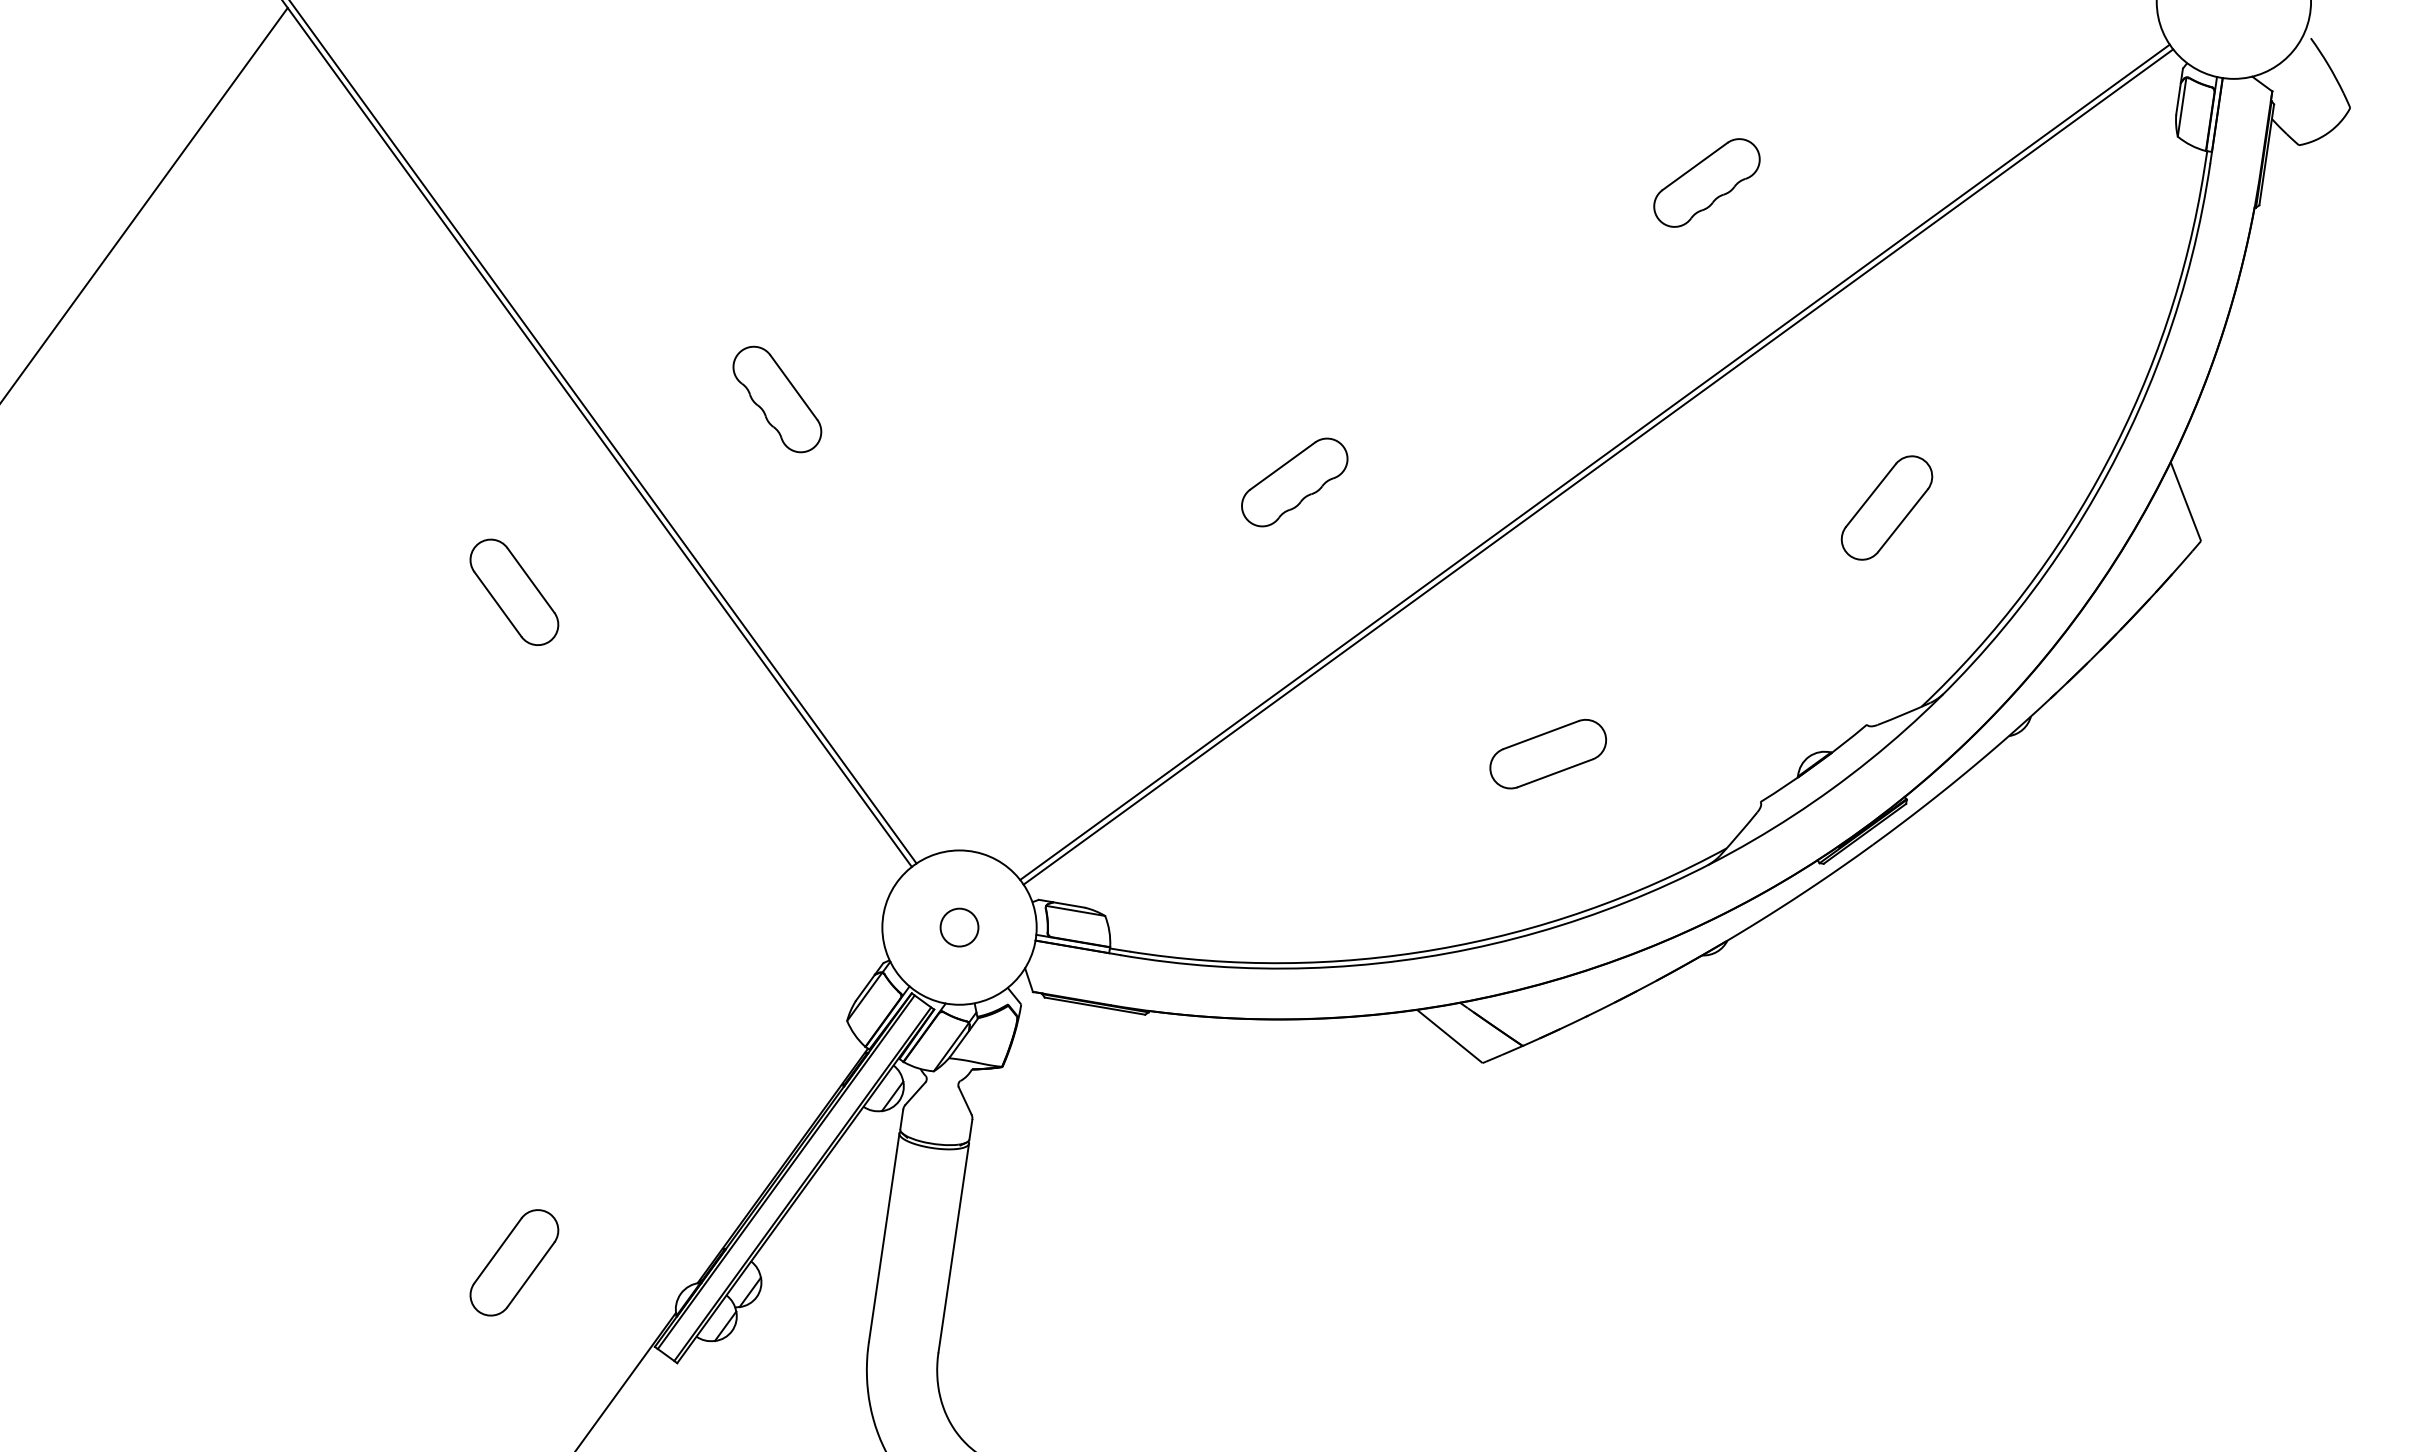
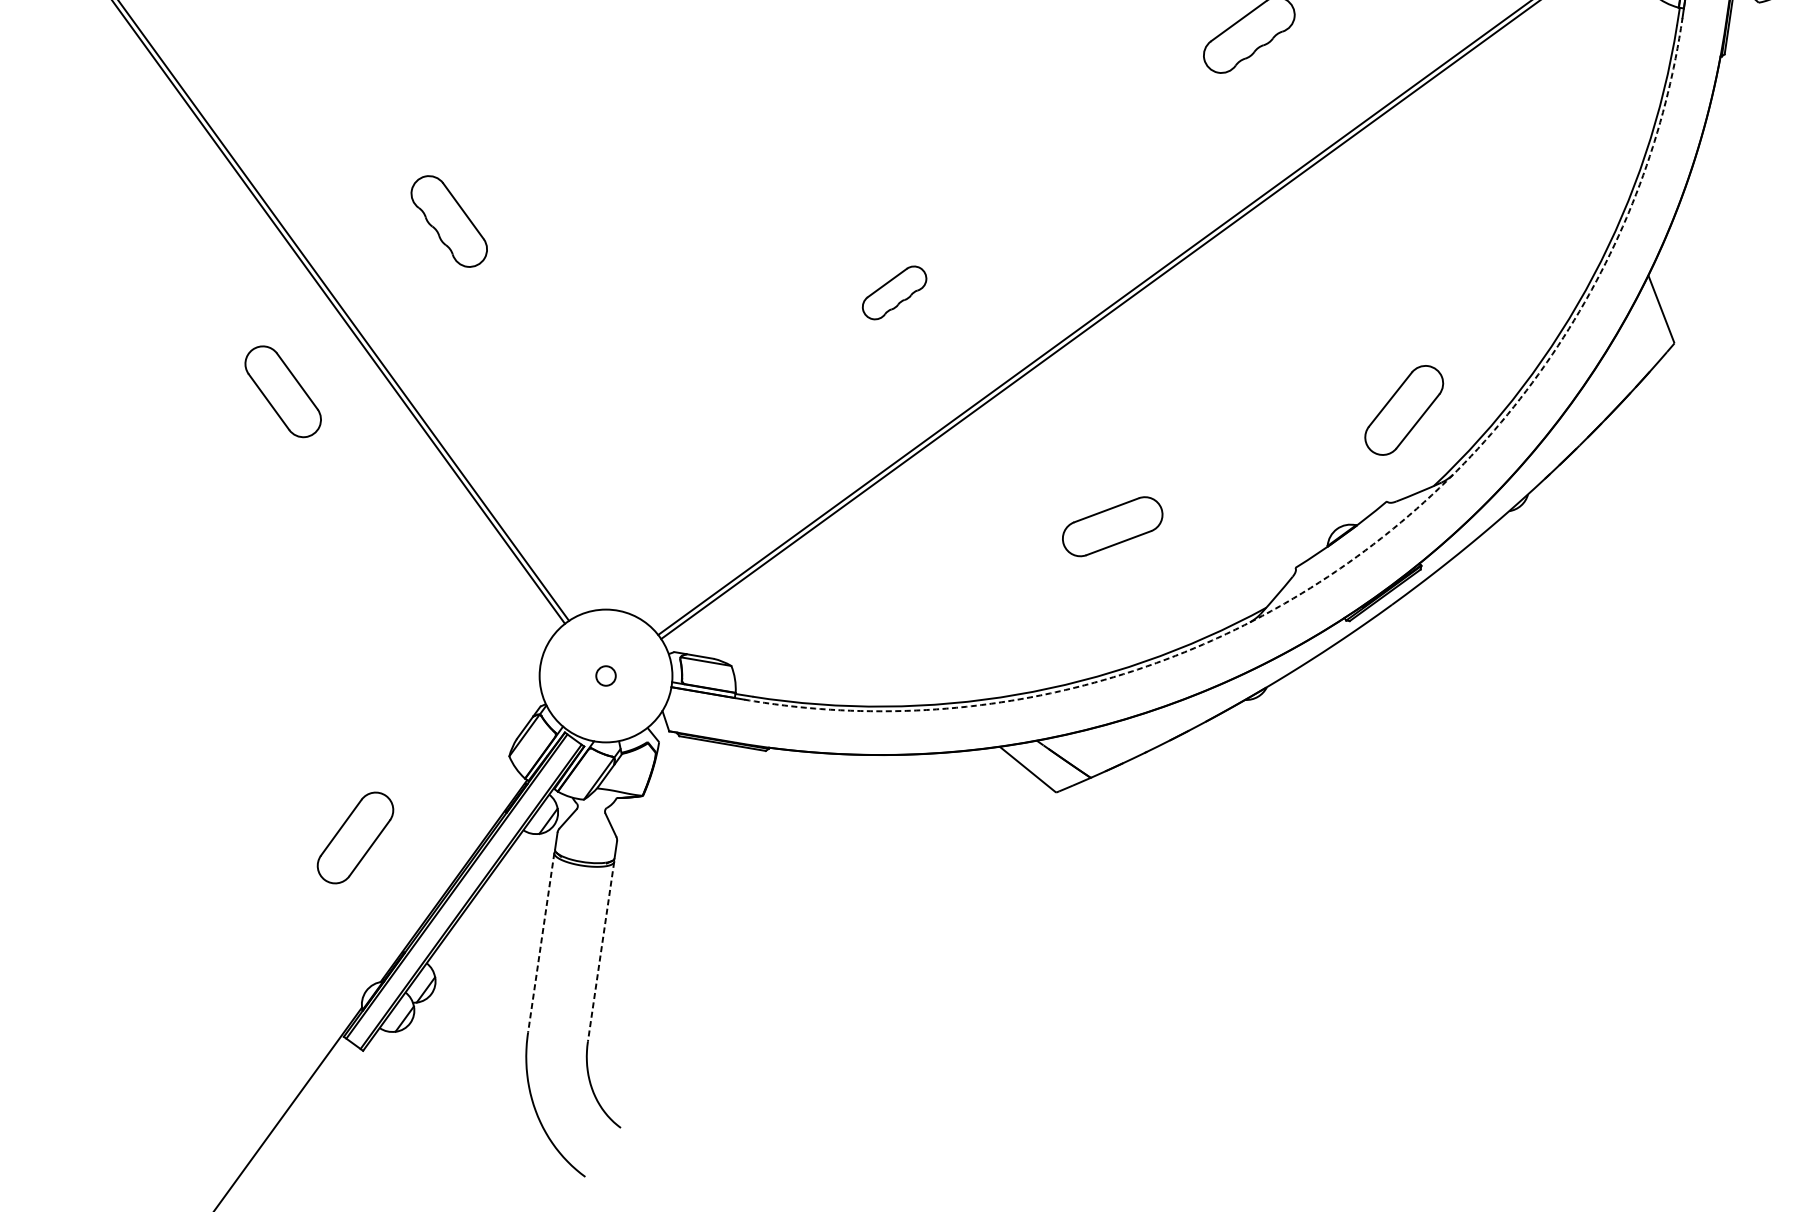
part: (1294, 482) -> (894, 292), size x0.7
part: (1886, 507) -> (1403, 409), moved
part: (514, 591) -> (283, 391), moved
arc: (1832, 788) -> (1357, 556), solid -> dashed
circle: (959, 927) -> (606, 675), size x0.6
line: (884, 1238) -> (541, 943), solid -> dashed
line: (953, 1248) -> (600, 952), solid -> dashed
part: (514, 1262) -> (355, 837), moved

